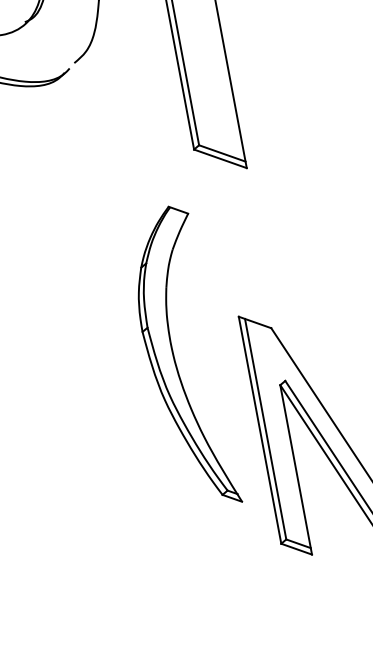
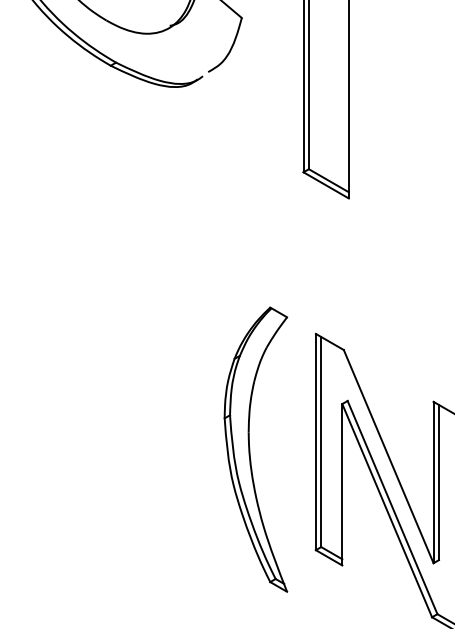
part: (181, 358) -> (255, 449), moved

